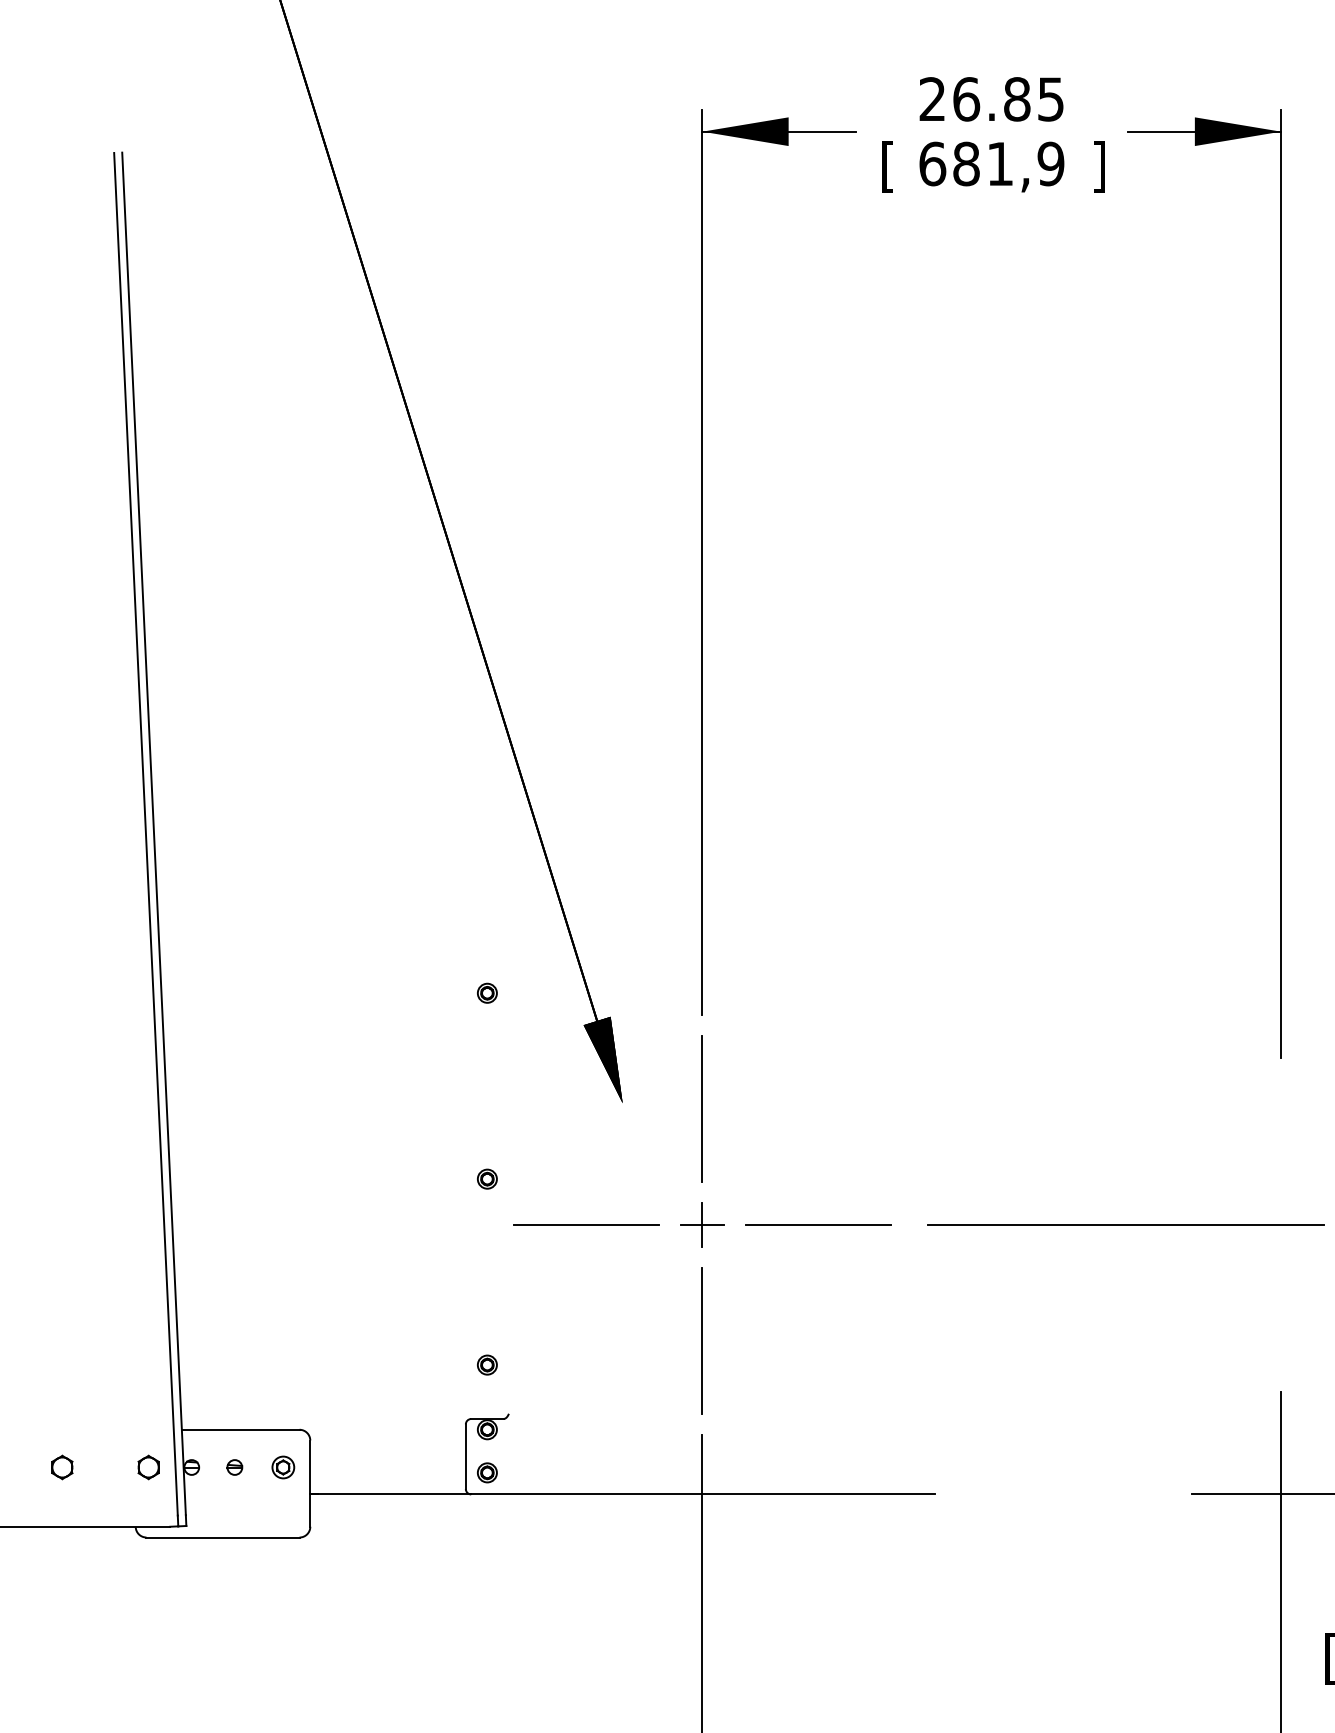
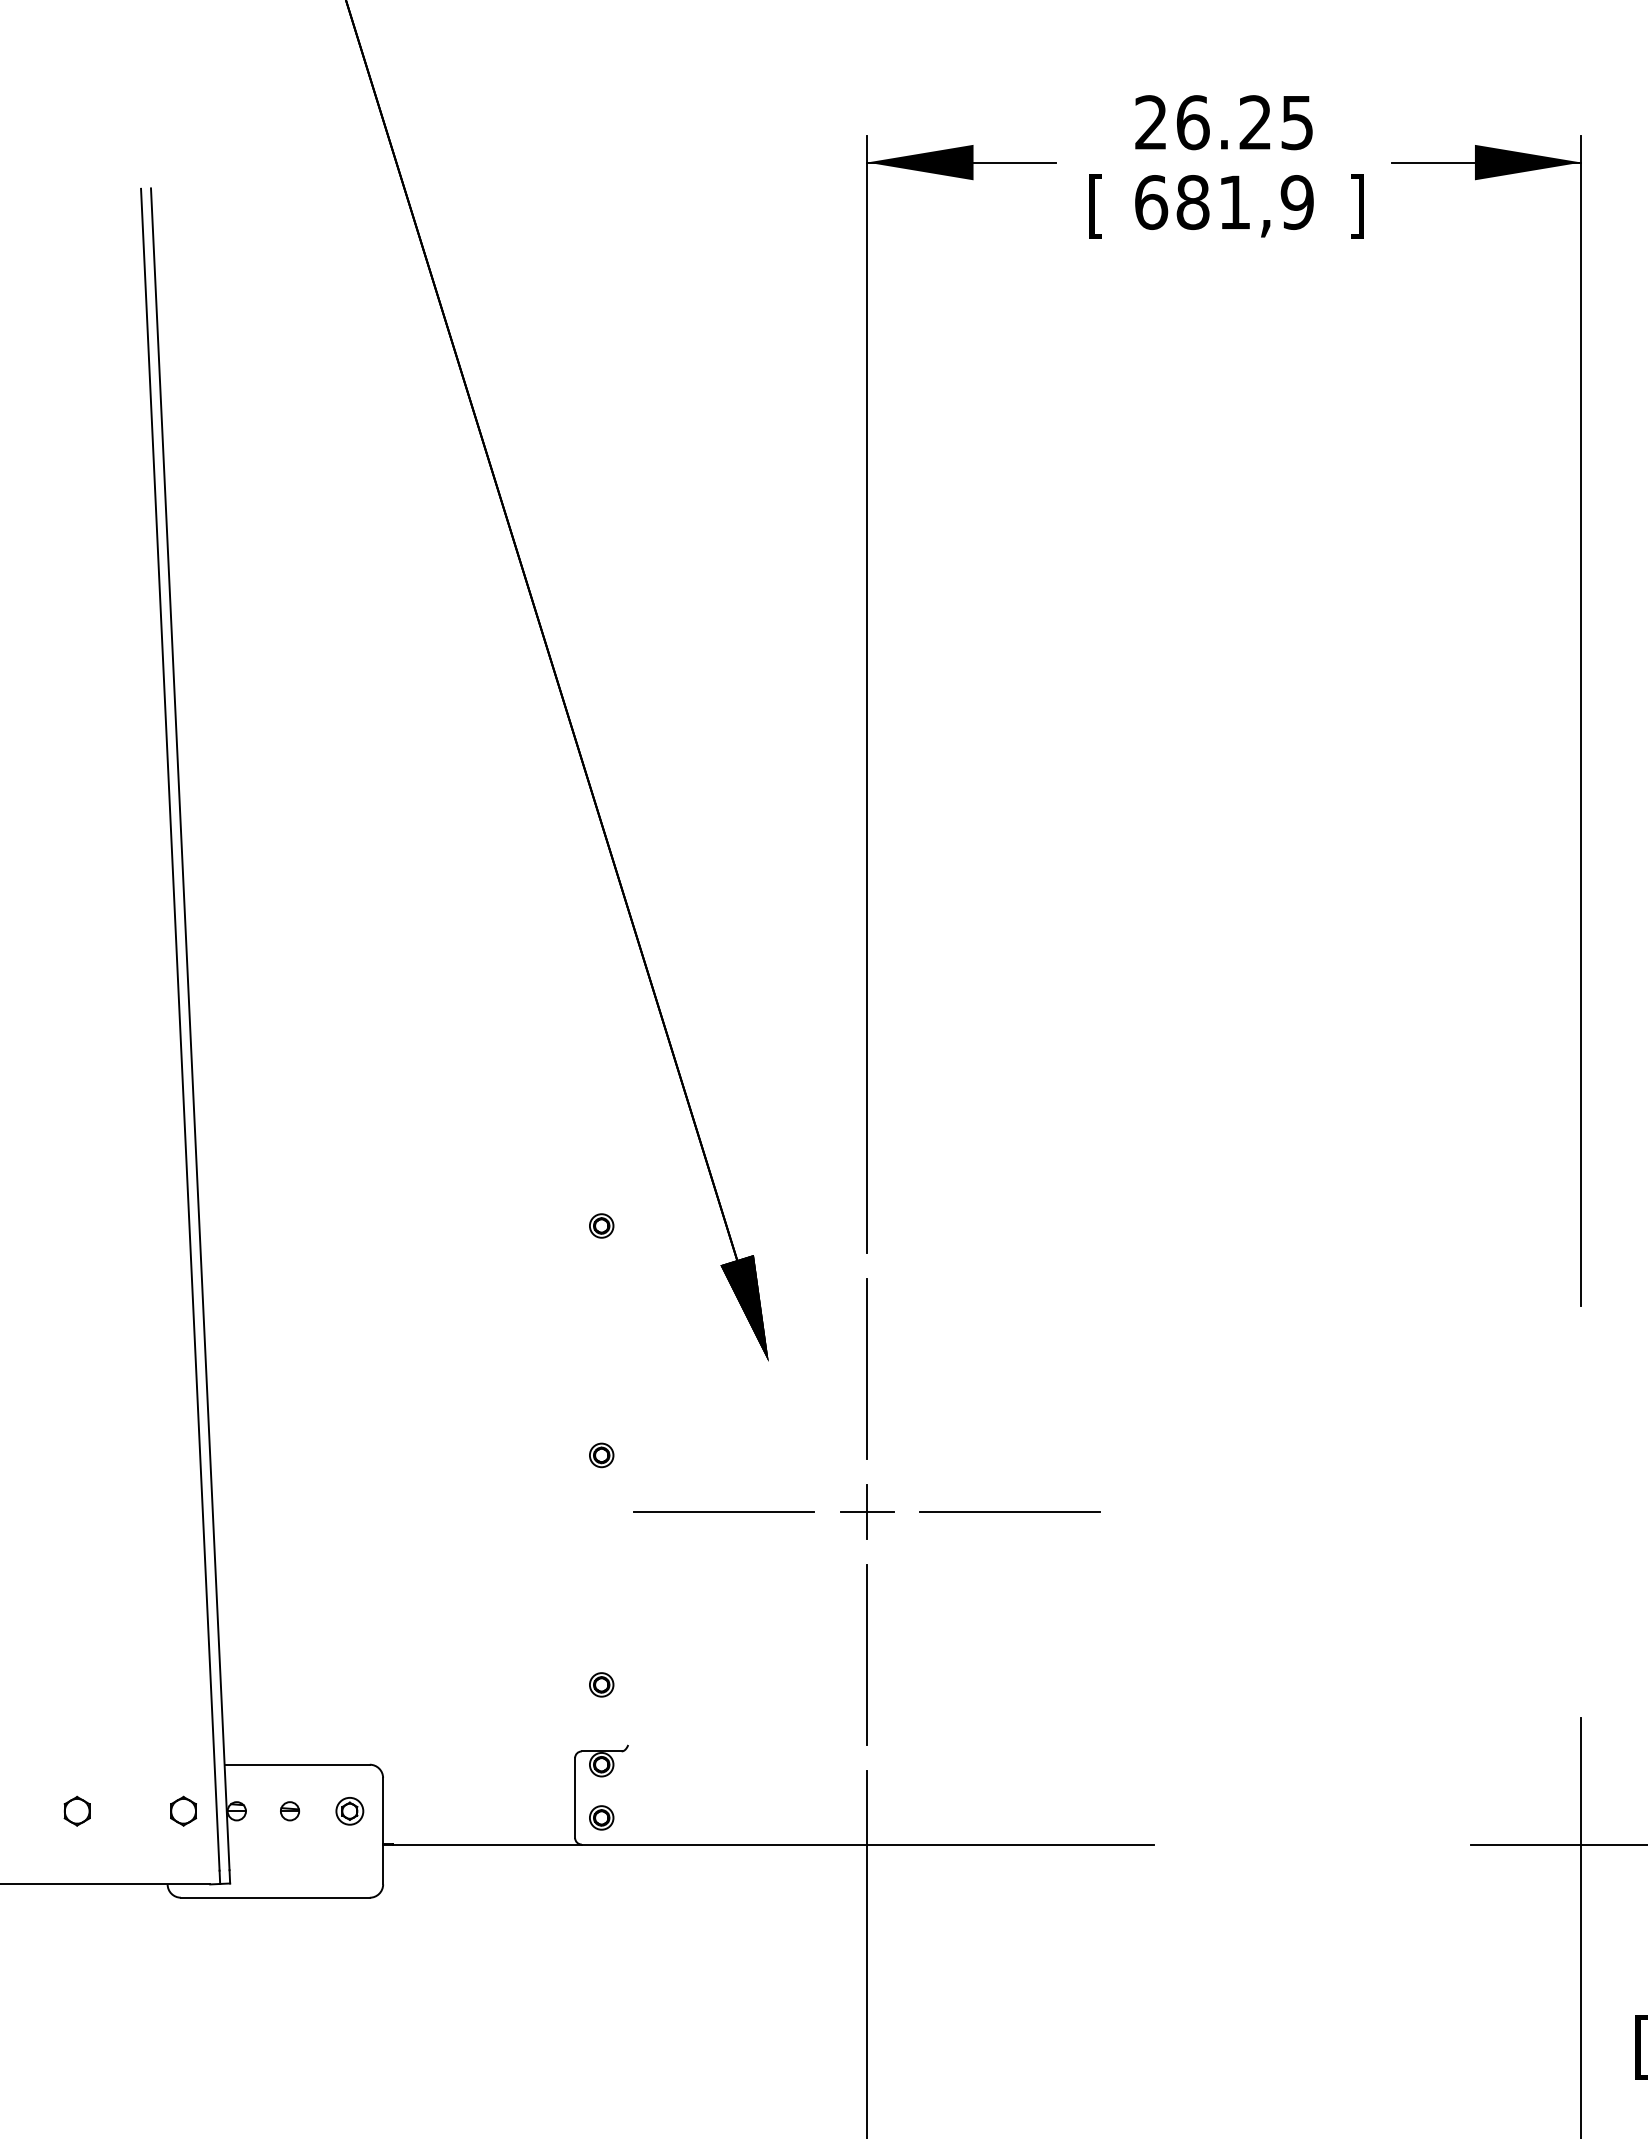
text: (1017, 99) -> (1255, 122), 26.85 -> 26.25
line: (1125, 1224) -> (1389, 1511), removed

